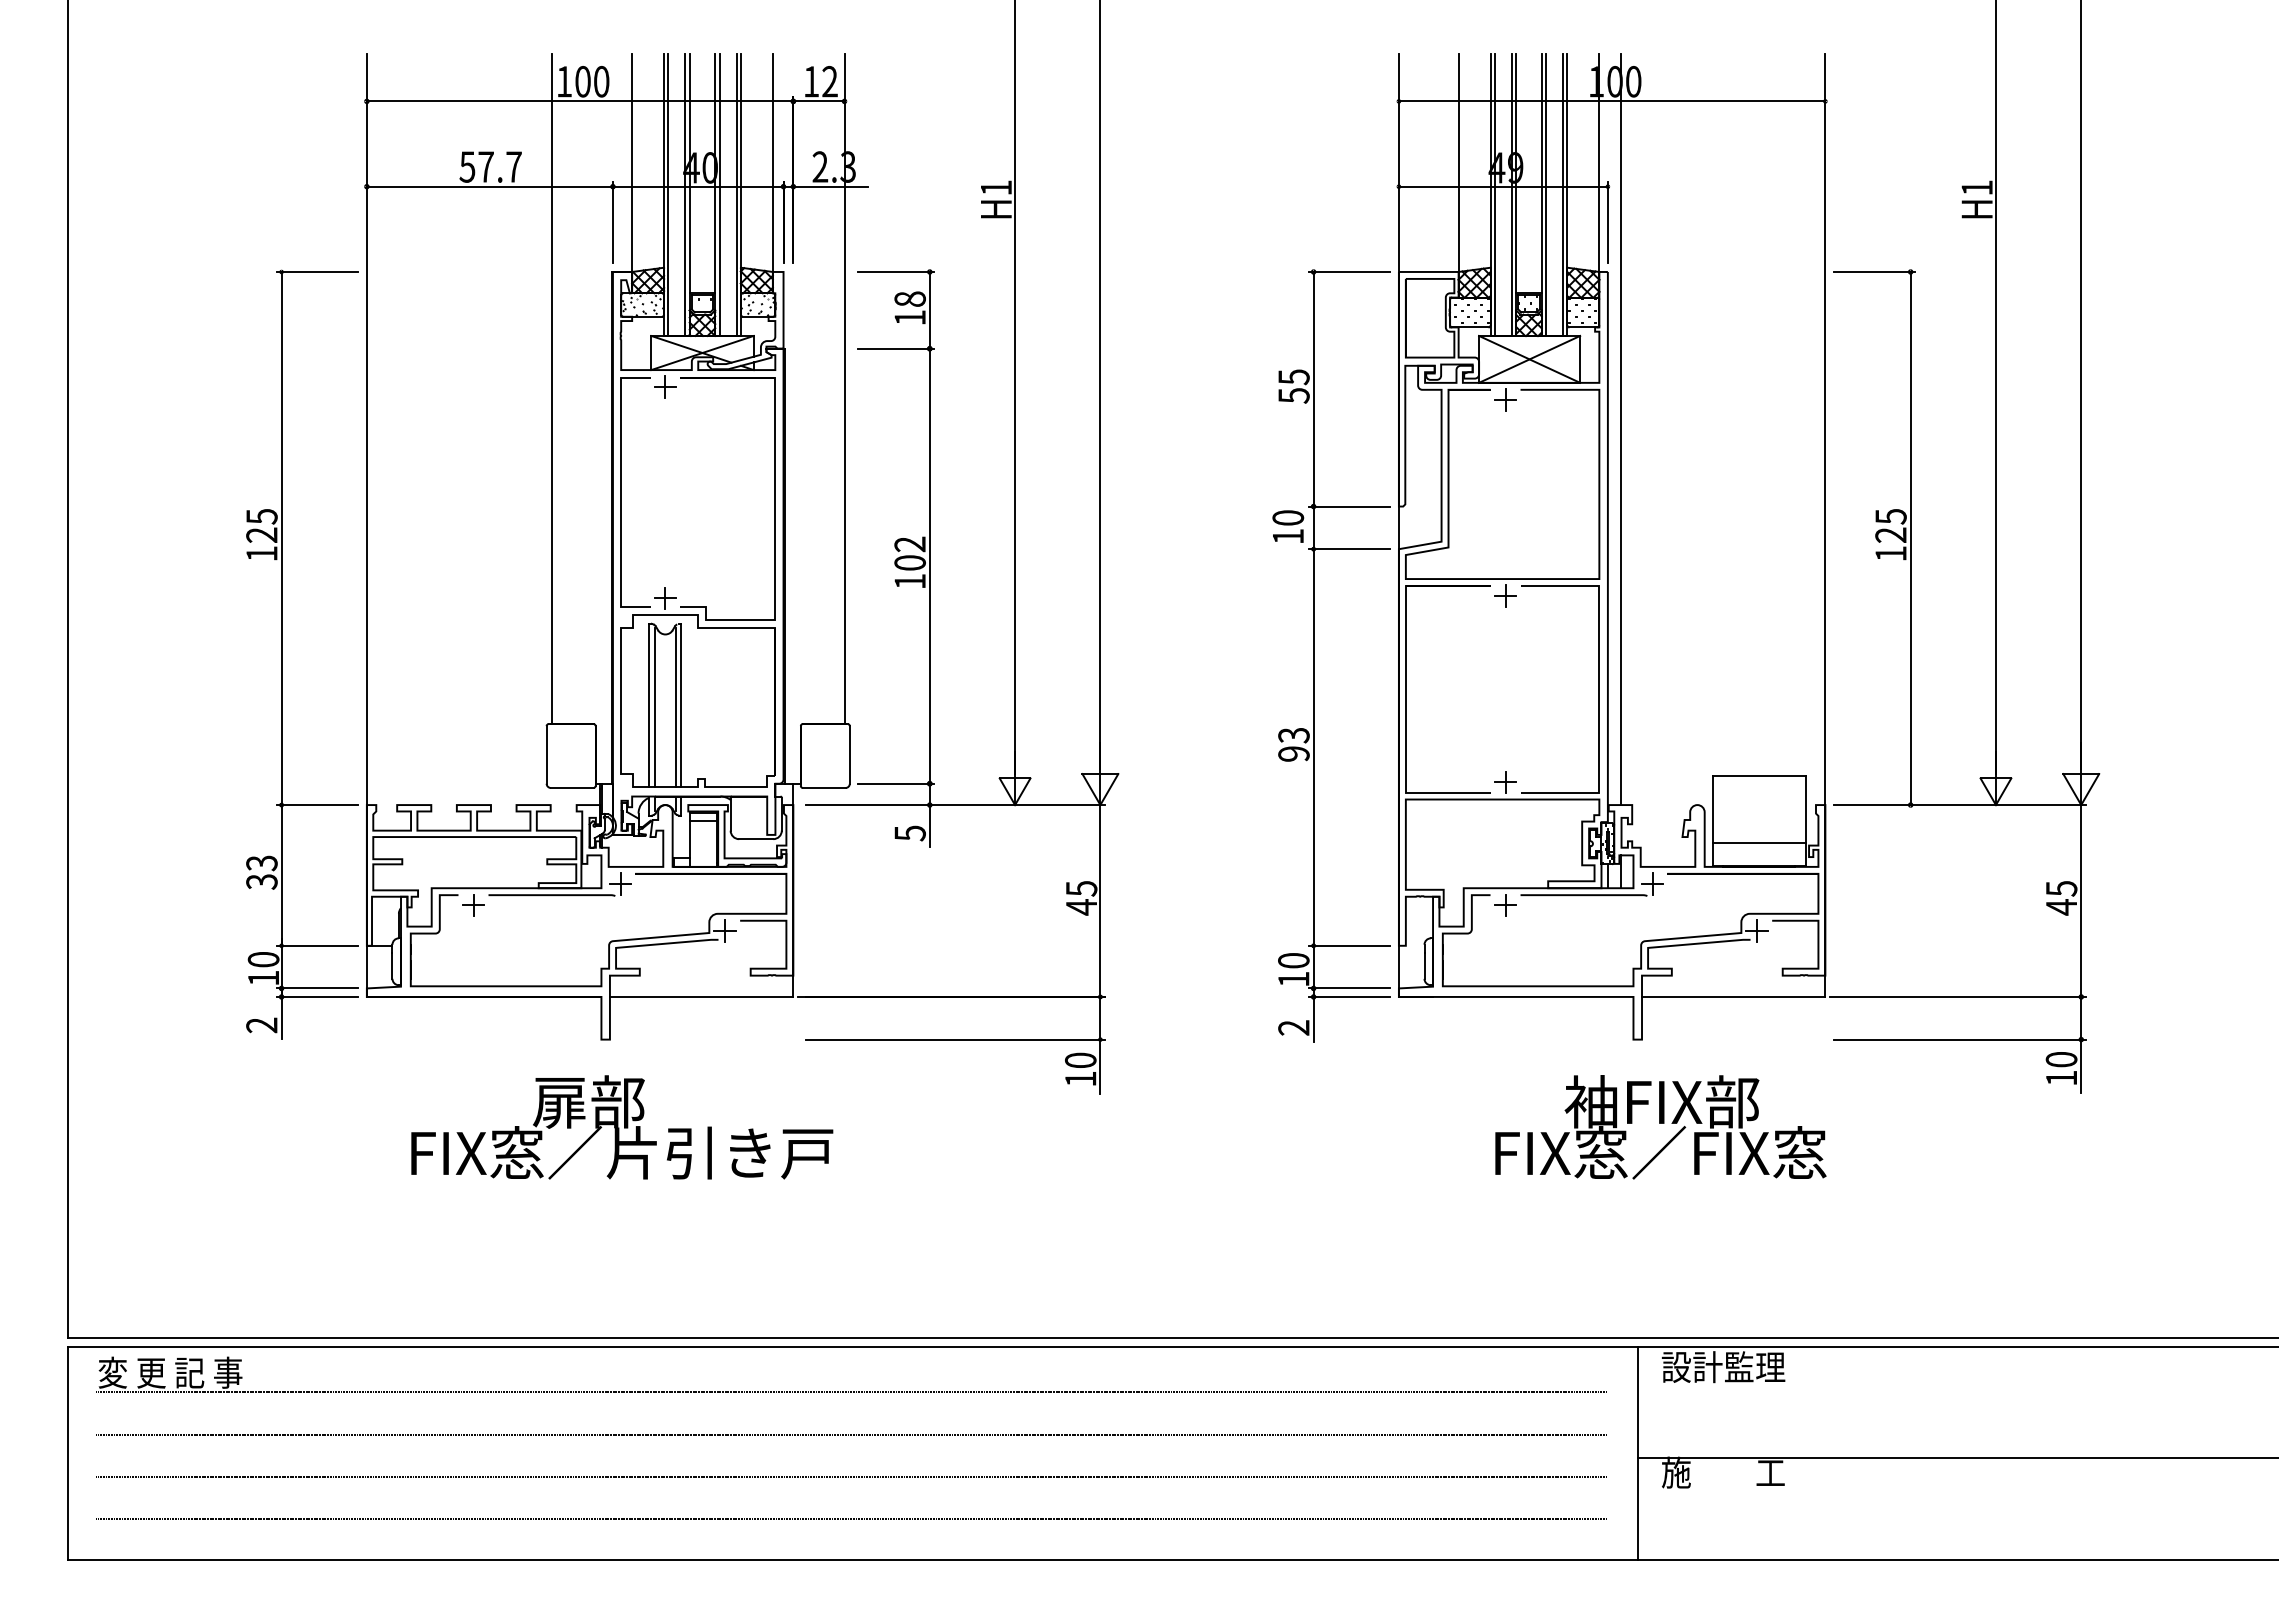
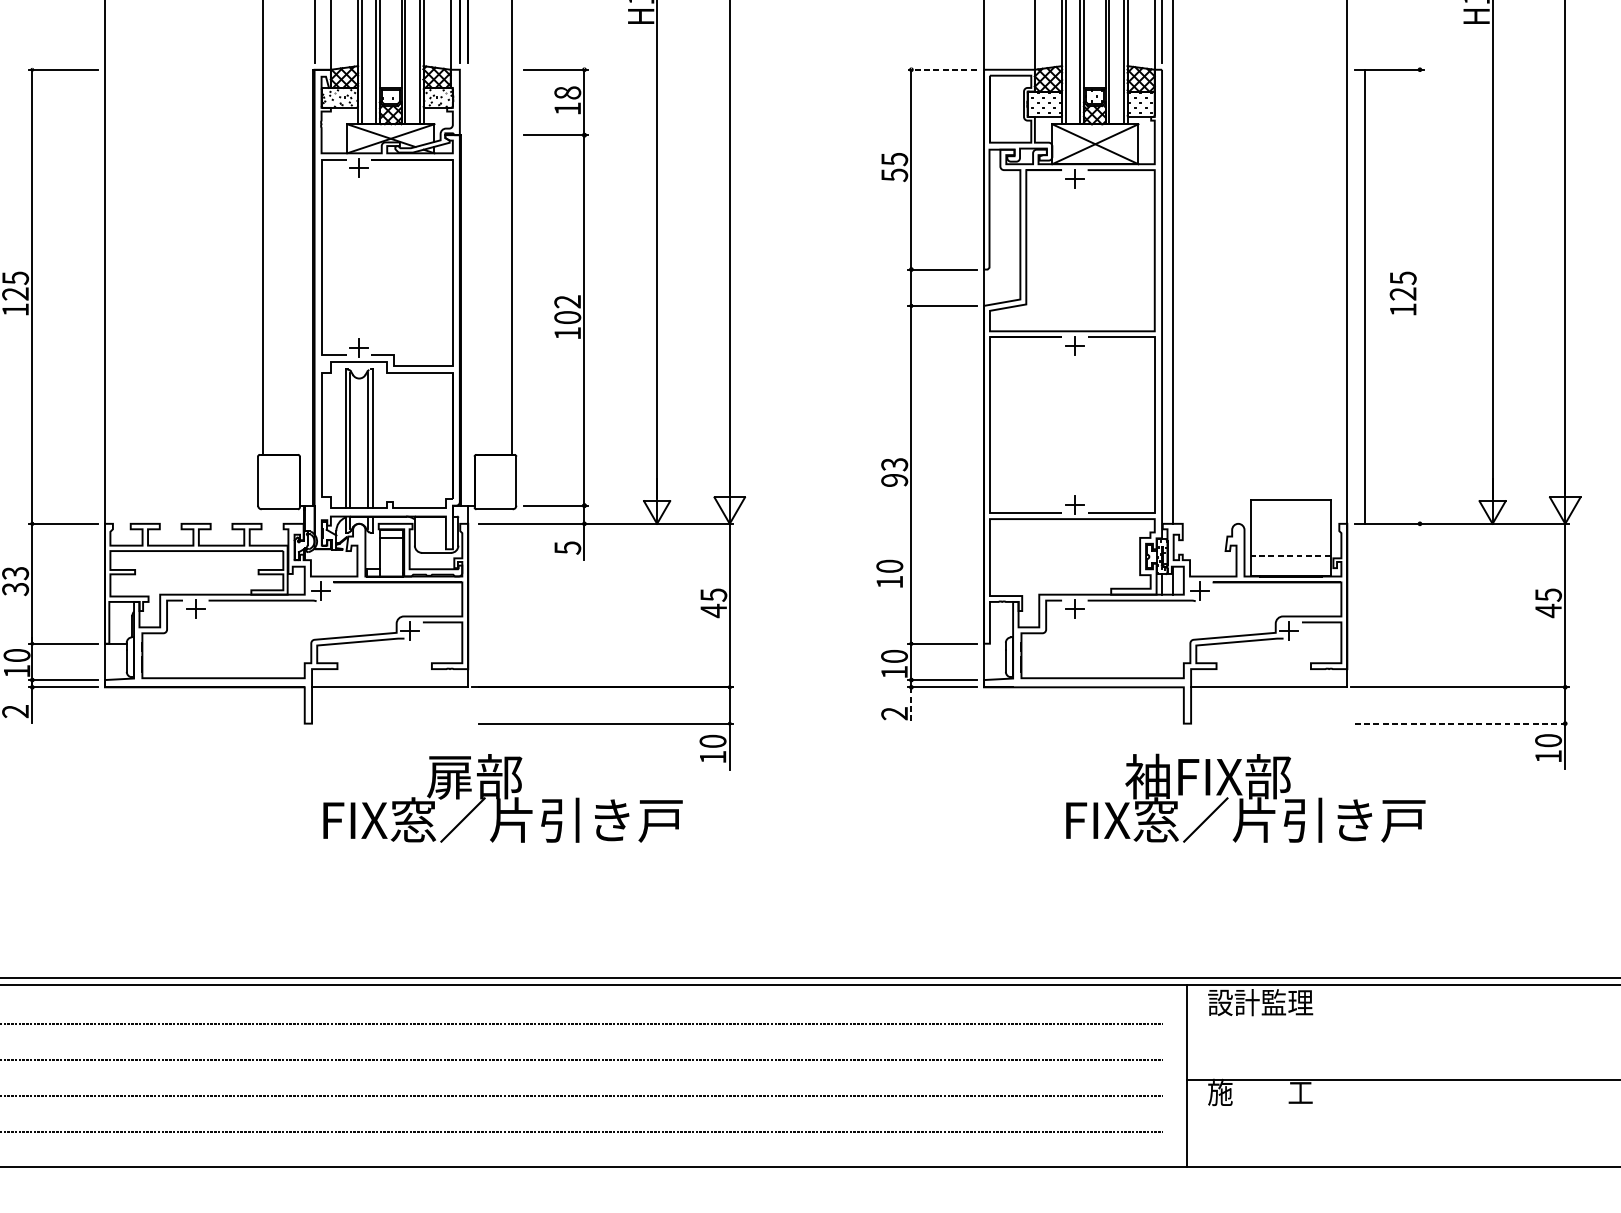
line: (1349, 271) -> (941, 69), solid -> dashed
text: (1288, 526) -> (889, 573), moved
line: (1910, 538) -> (1365, 296), moved
line: (1758, 842) -> (1290, 555), solid -> dashed
line: (1313, 1019) -> (911, 706), solid -> dashed
line: (1959, 1039) -> (1461, 723), solid -> dashed
text: (622, 1127) -> (503, 798), moved
text: (1803, 1152) -> (1328, 819), FIX窓／FIX窓 -> FIX窓／片引き戸

